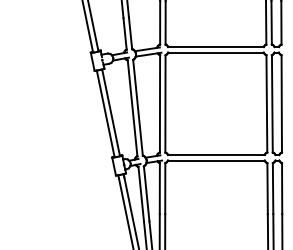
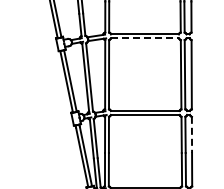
line: (215, 52) -> (144, 38), solid -> dashed
line: (281, 189) -> (191, 135), solid -> dashed

